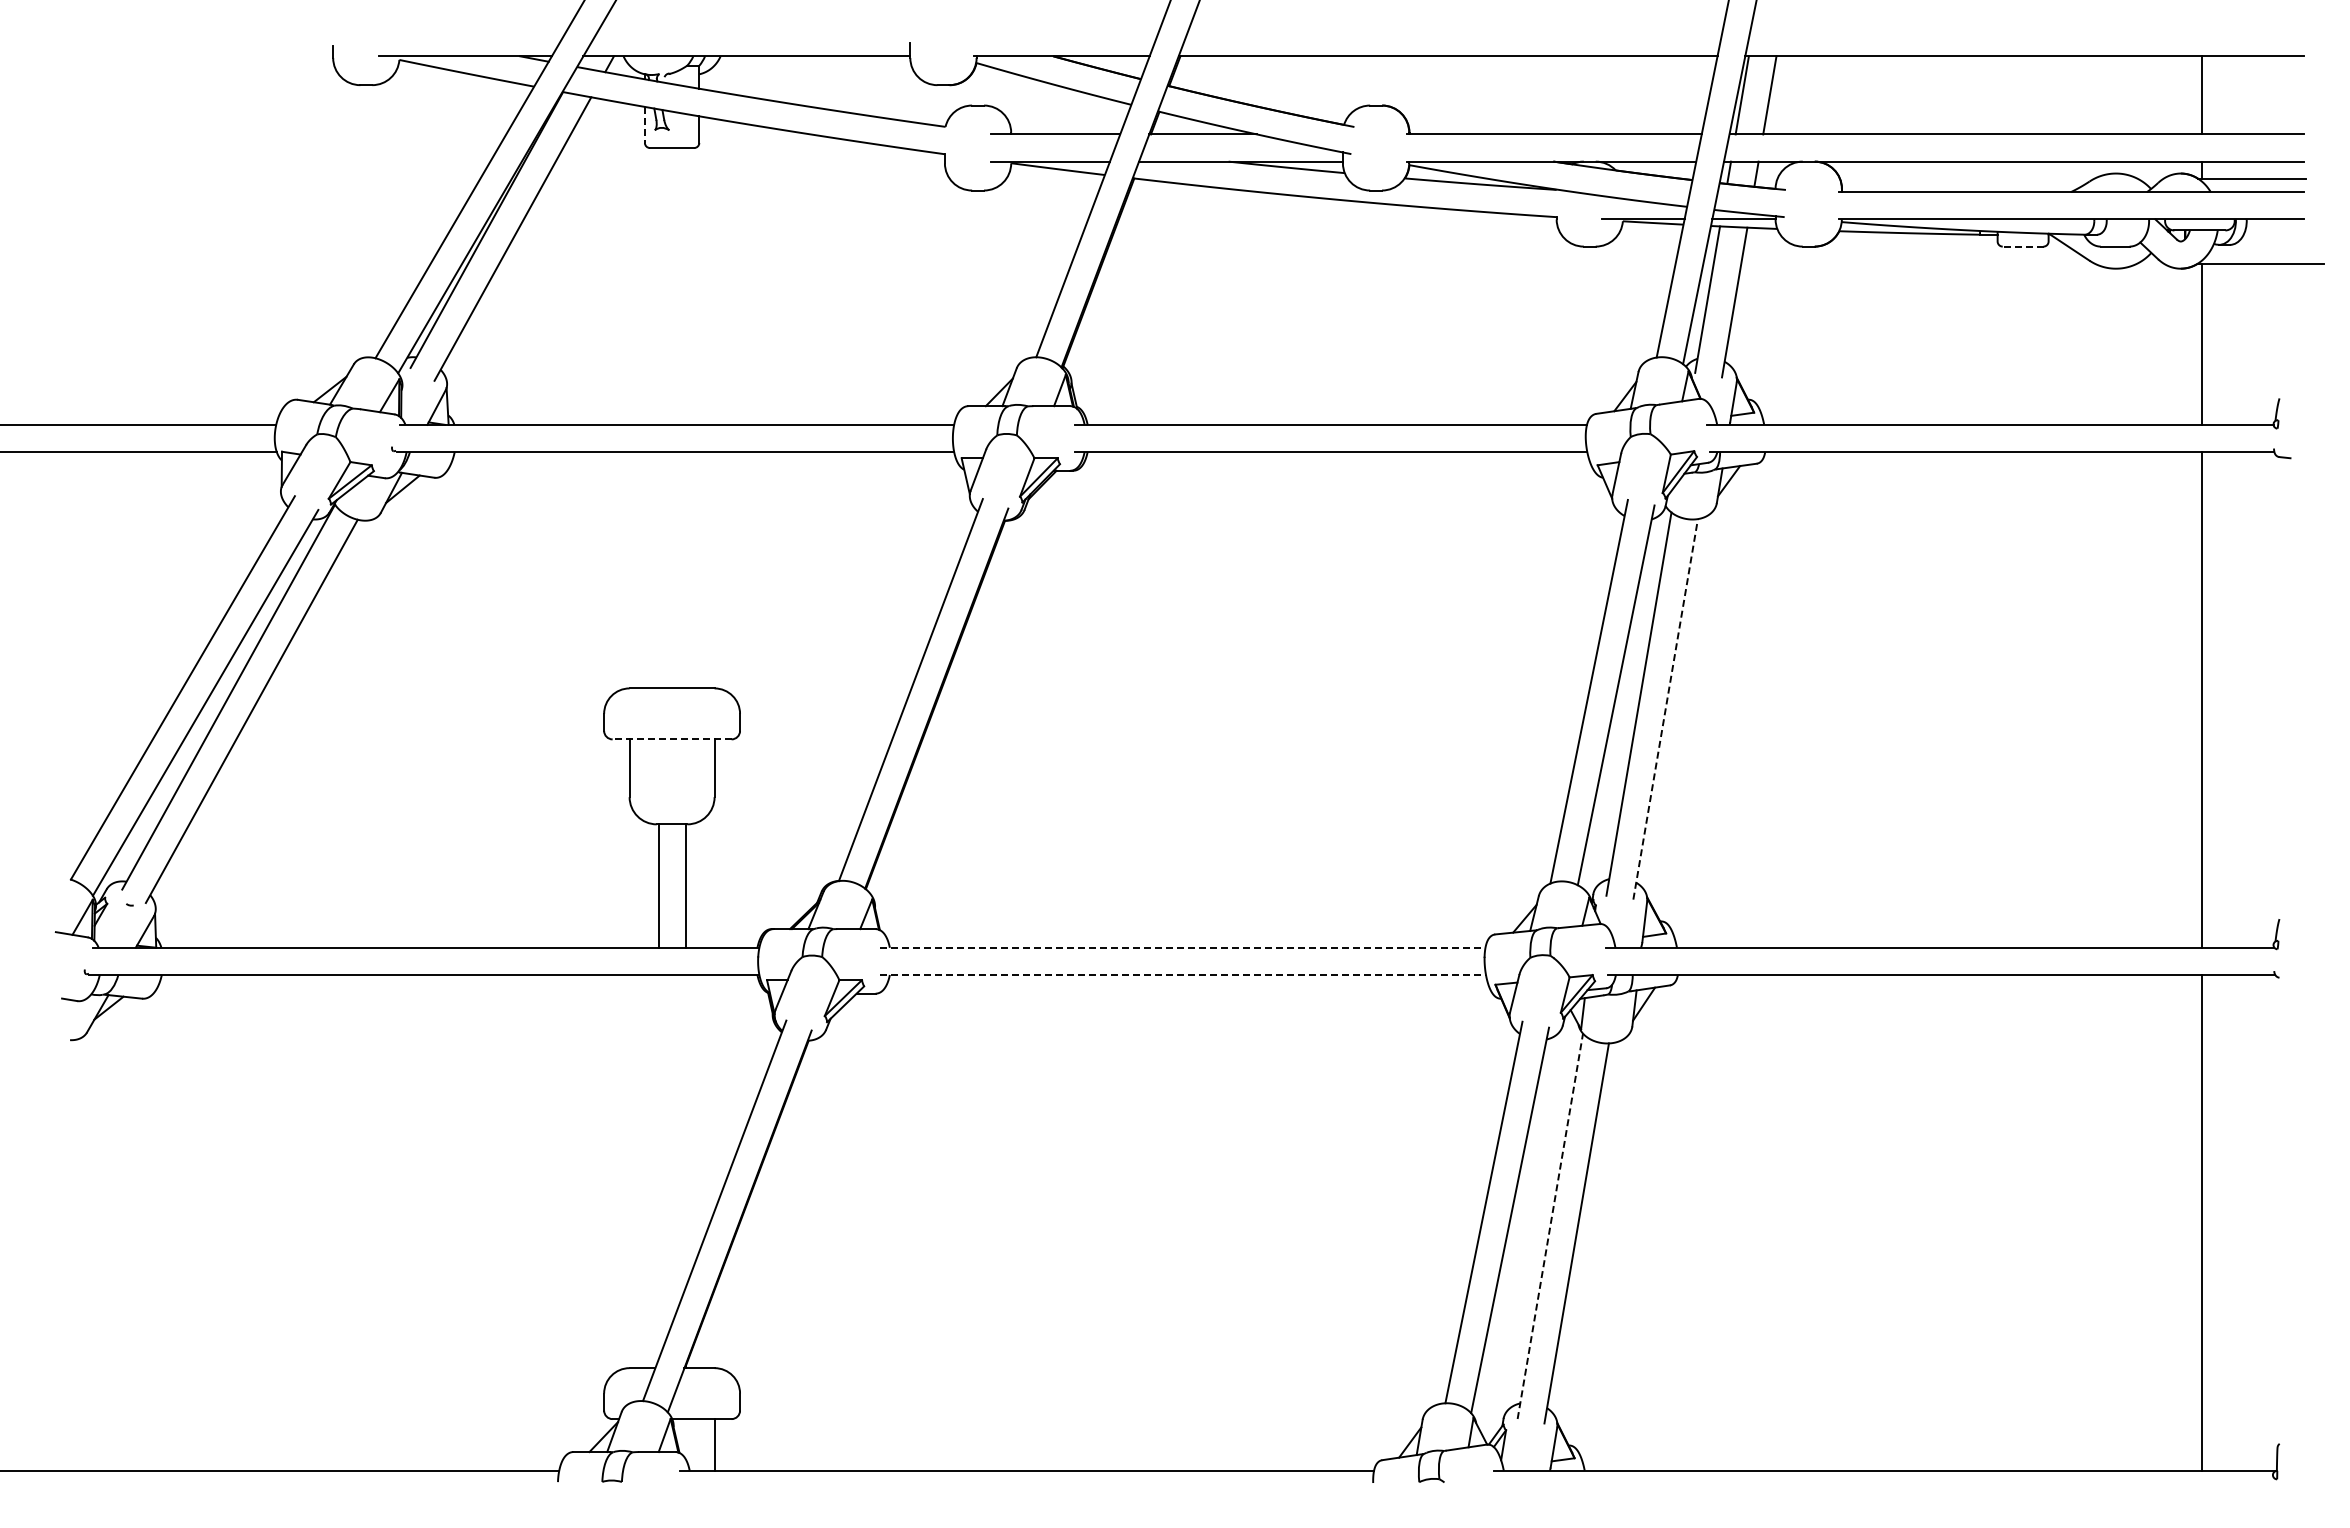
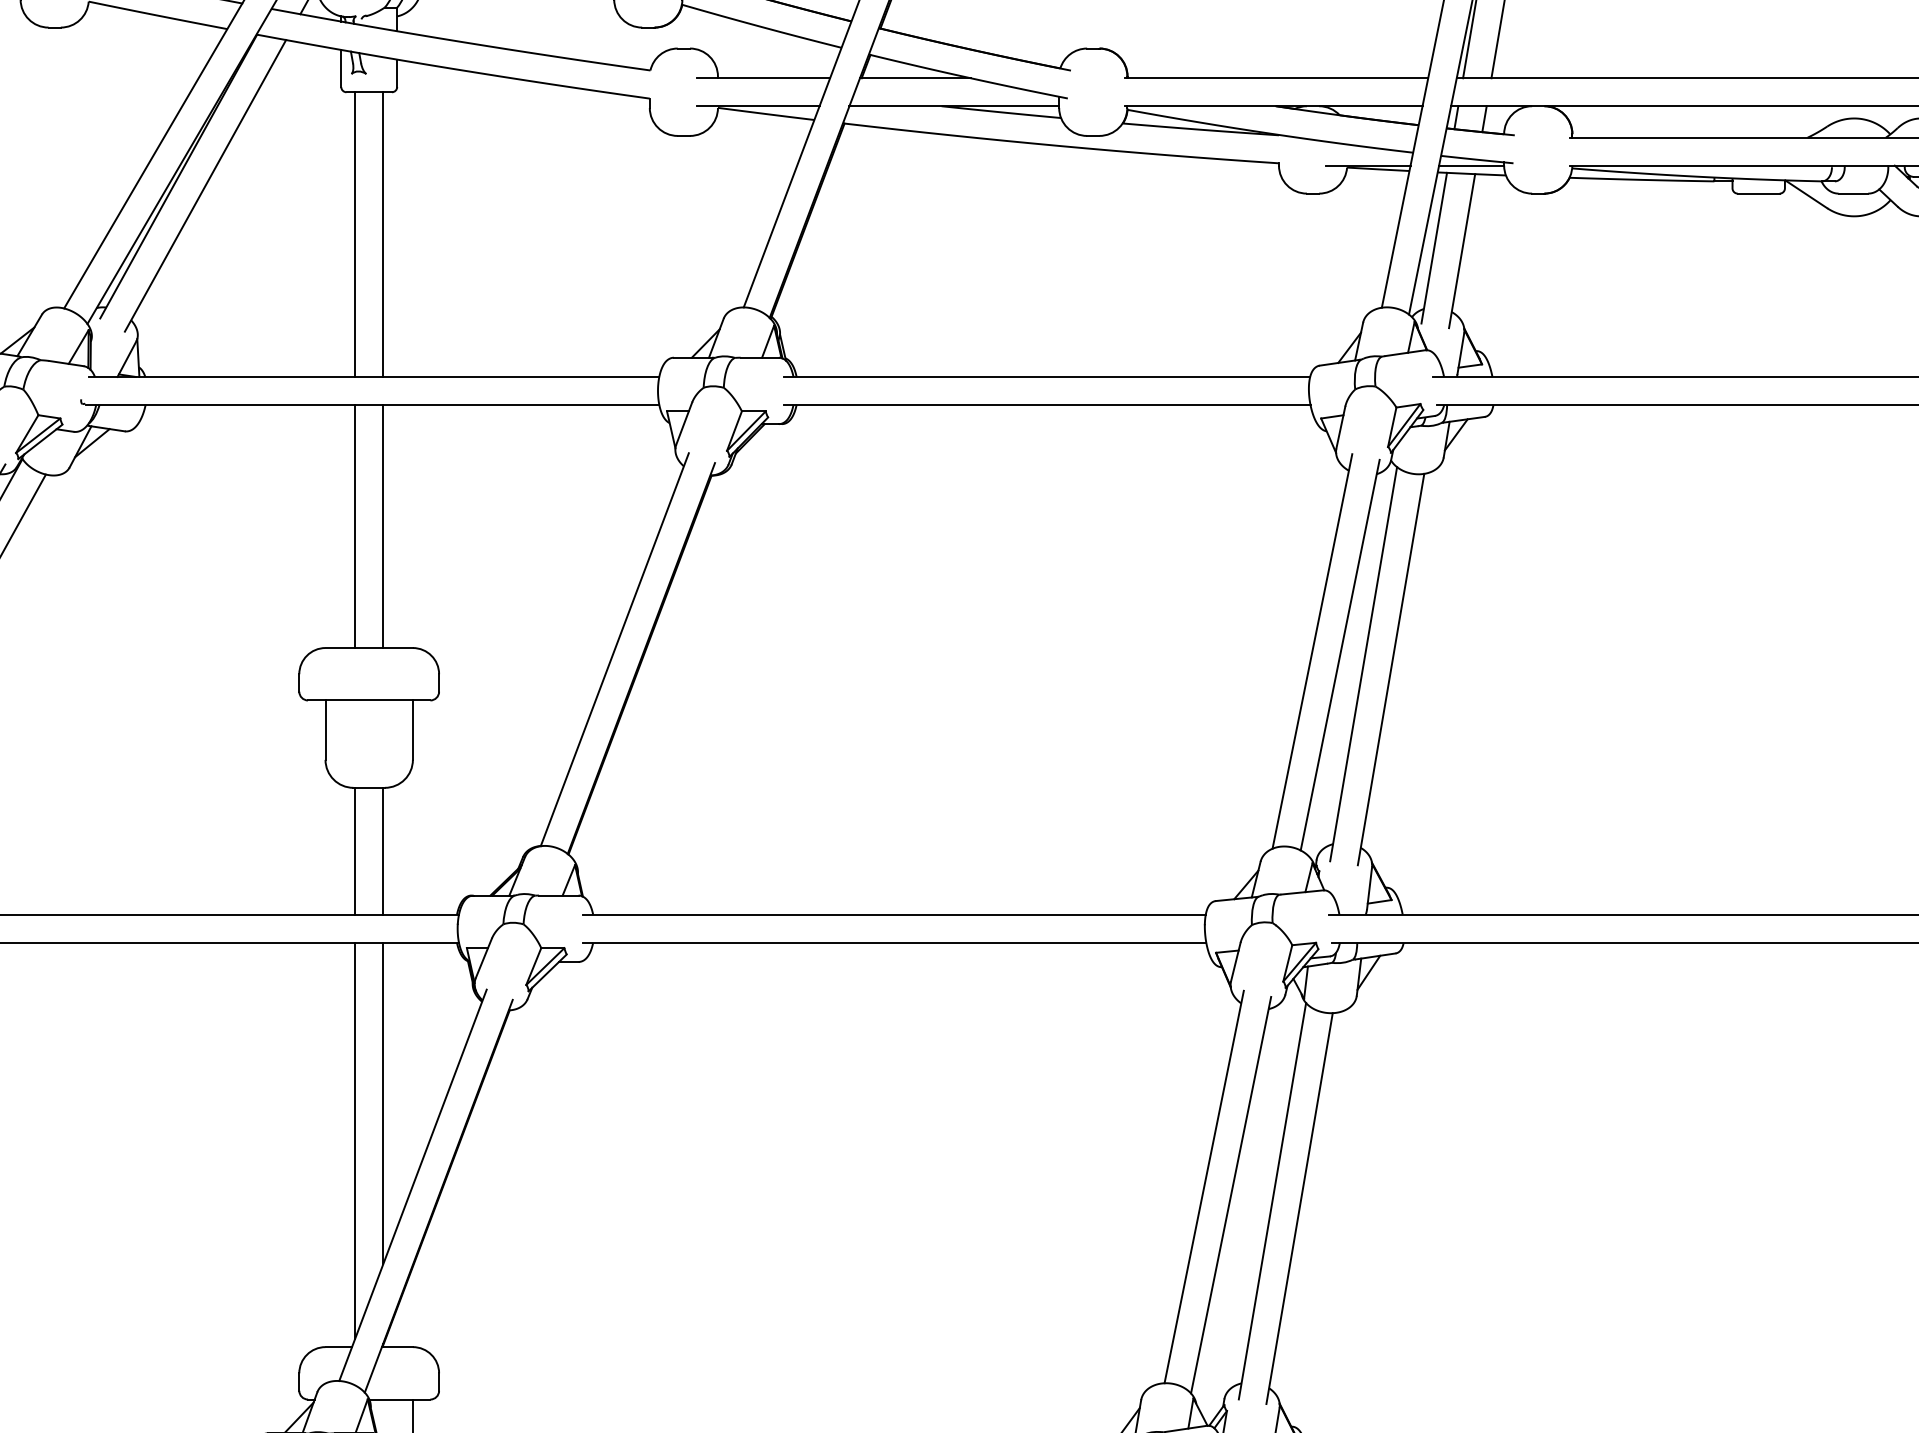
line: (644, 125) -> (340, 69), dashed -> solid
line: (2022, 246) -> (1758, 193), dashed -> solid
line: (658, 286) -> (355, 234), added
line: (685, 286) -> (382, 234), added
line: (658, 570) -> (355, 526), added
line: (685, 570) -> (382, 526), added
line: (1665, 709) -> (1390, 669), dashed -> solid
line: (671, 739) -> (368, 700), dashed -> solid
line: (1182, 947) -> (894, 914), dashed -> solid
line: (1183, 974) -> (895, 942), dashed -> solid
line: (685, 1130) -> (382, 1102), added
line: (658, 1166) -> (355, 1139), added
line: (1550, 1225) -> (1272, 1200), dashed -> solid

